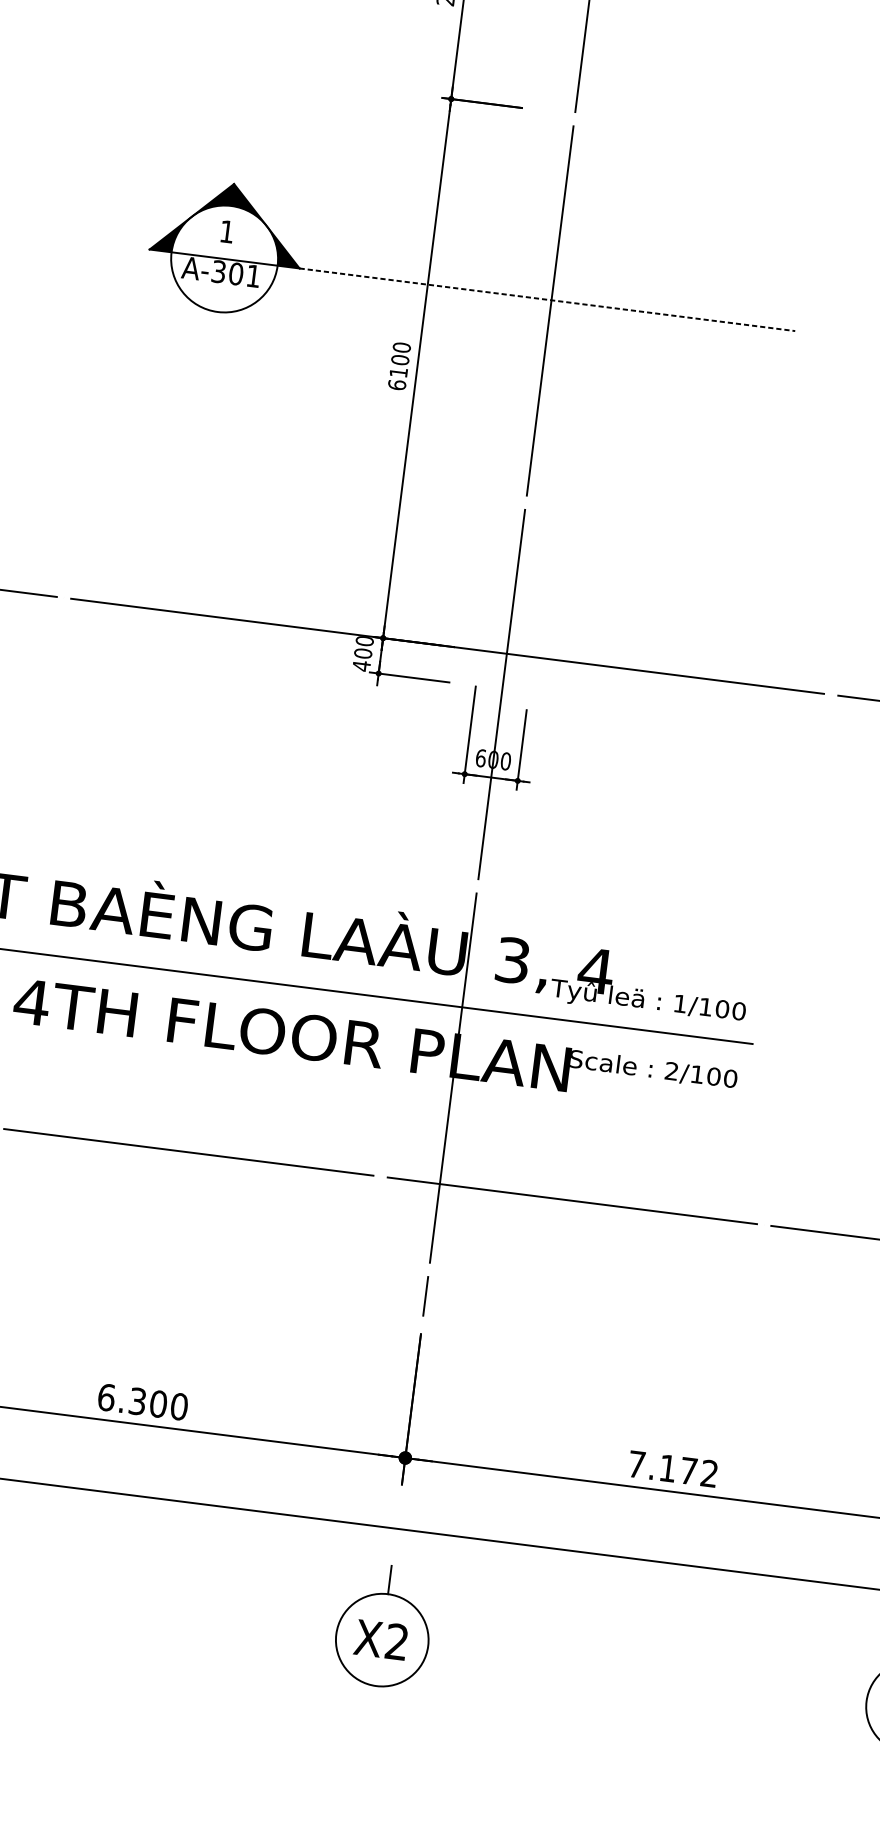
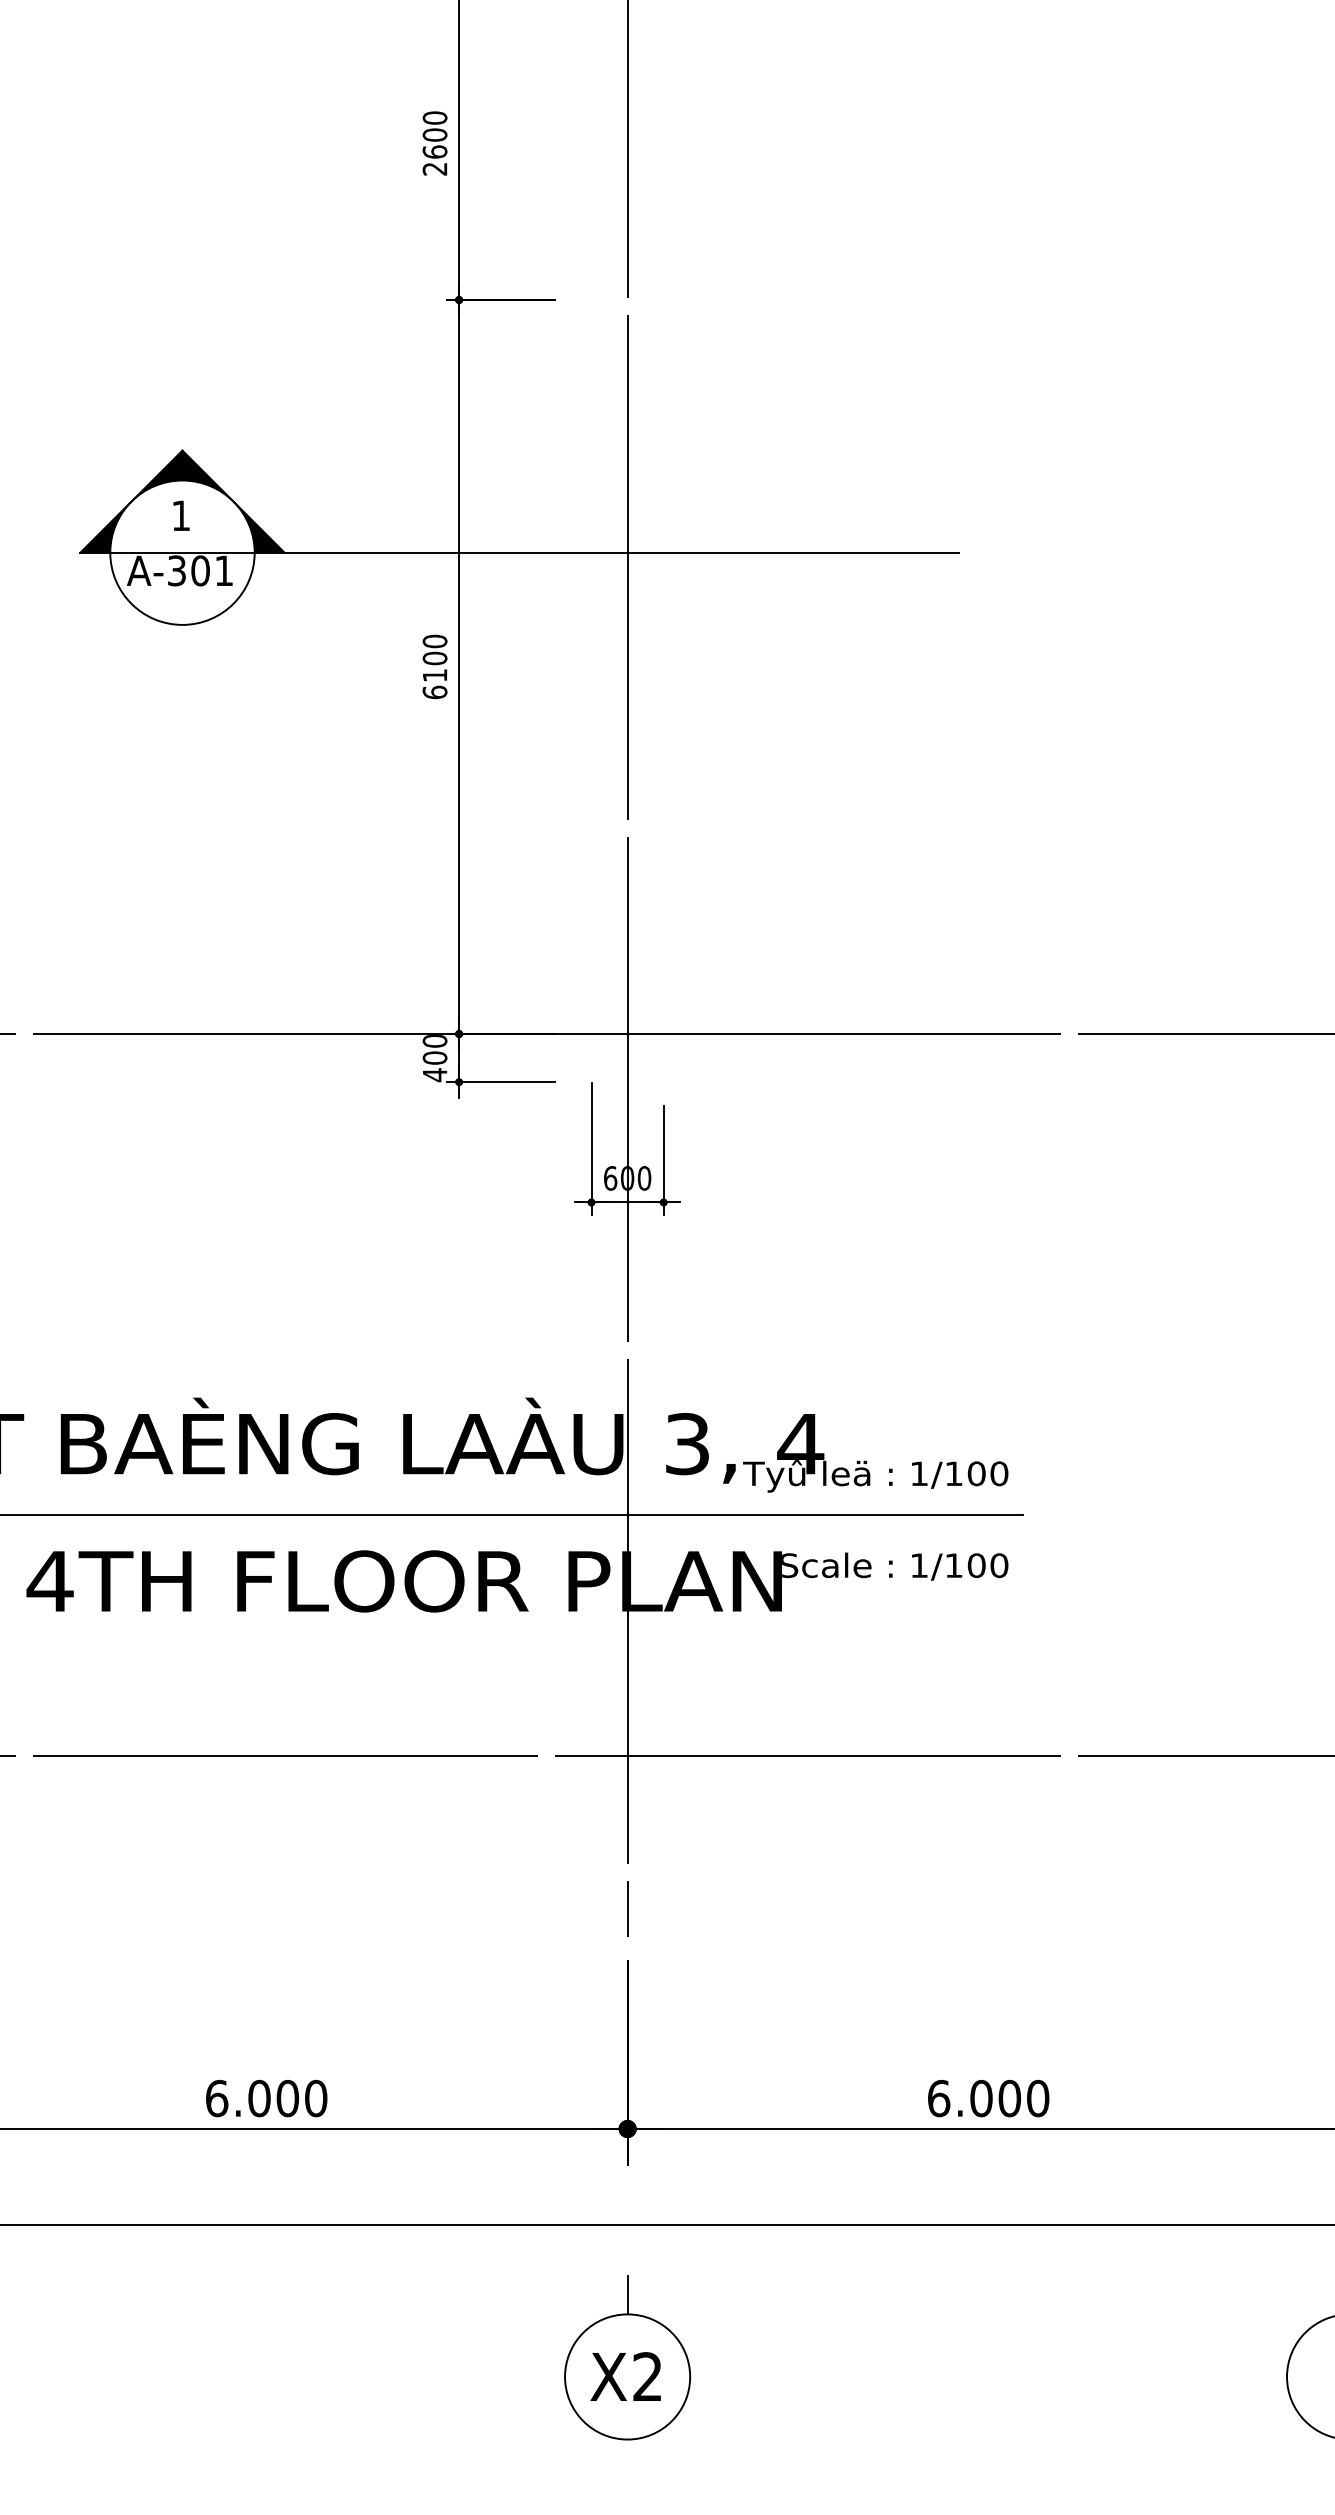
line: (547, 299) -> (622, 552), dashed -> solid
text: (671, 1071) -> (918, 1565), 2/100 -> 1/100
text: (137, 1401) -> (259, 2098), 6.300 -> 6.000
text: (673, 1469) -> (988, 2098), 7.172 -> 6.000

